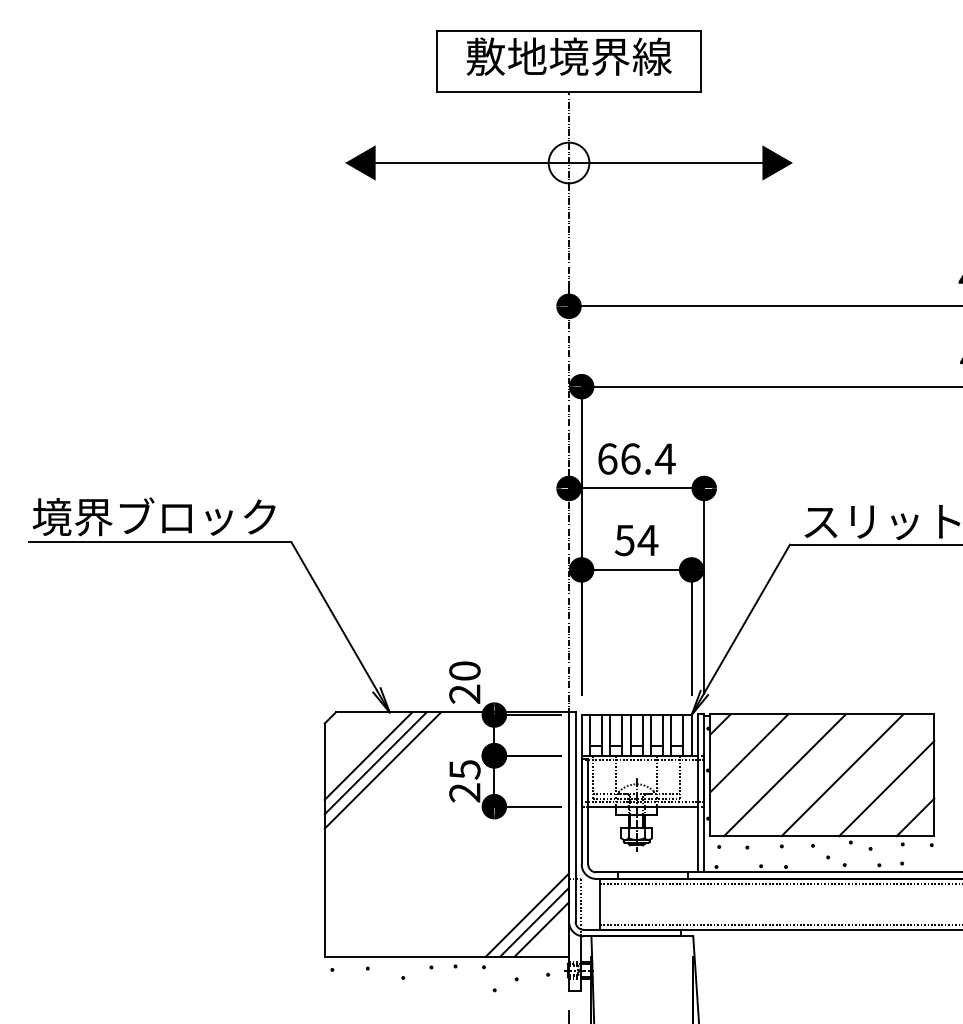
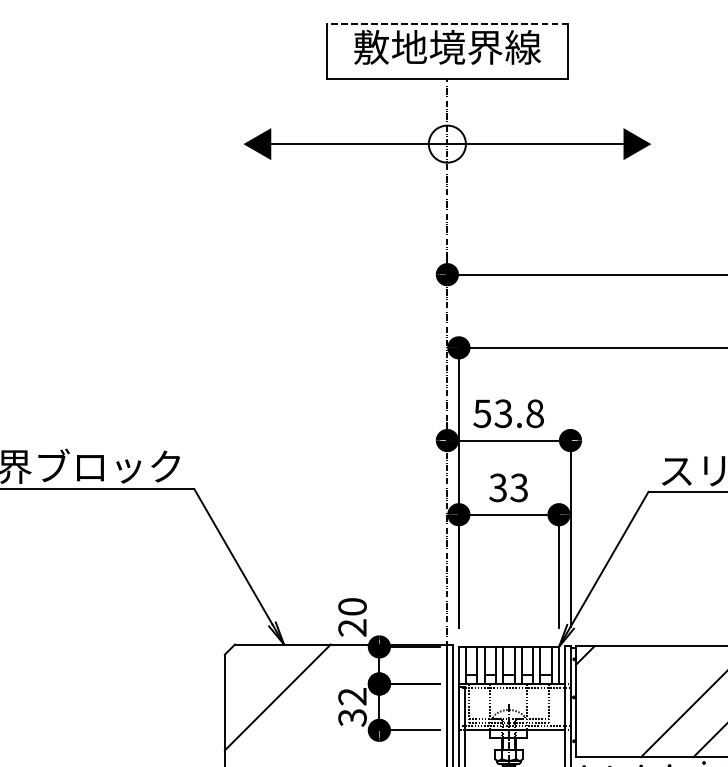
line: (568, 30) -> (446, 23), solid -> dashed
text: (636, 458) -> (508, 413), 66.4 -> 53.8
text: (636, 540) -> (508, 487), 54 -> 33
line: (749, 753) -> (611, 681), removed
line: (368, 755) -> (264, 683), removed
line: (375, 763) -> (271, 691), removed
line: (785, 775) -> (644, 701), removed
text: (464, 781) -> (352, 707), 25 -> 32

